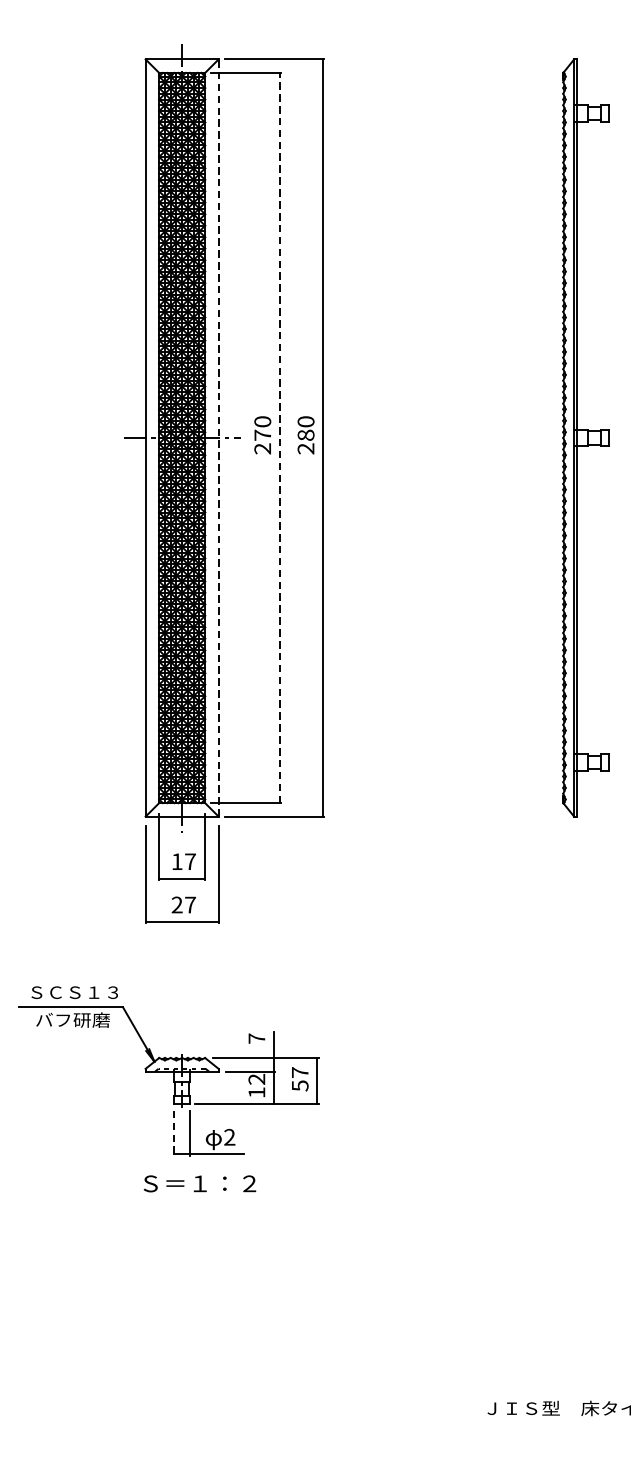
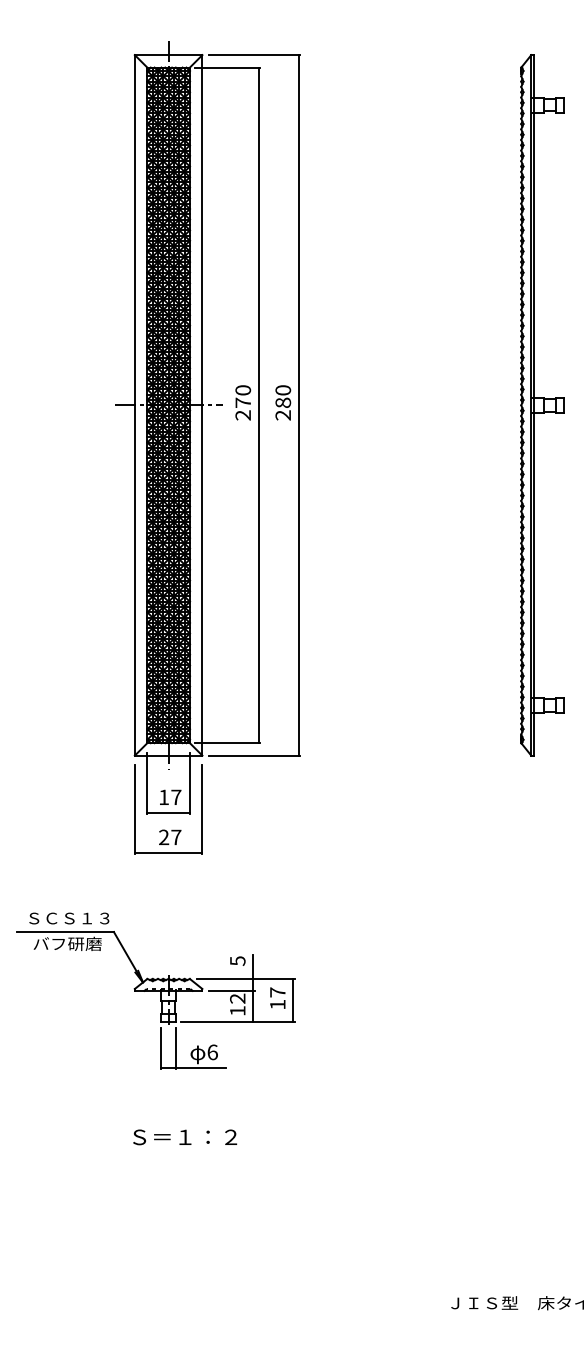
line: (218, 437) -> (202, 404), dashed -> solid
line: (279, 438) -> (258, 405), dashed -> solid
text: (256, 1038) -> (237, 960), 7 -> 5
text: (299, 1085) -> (277, 1004), 57 -> 17
line: (174, 1133) -> (161, 1048), dashed -> solid
text: (229, 1137) -> (212, 1052), 2 -> 6
text: (200, 1183) -> (185, 1137), moved

